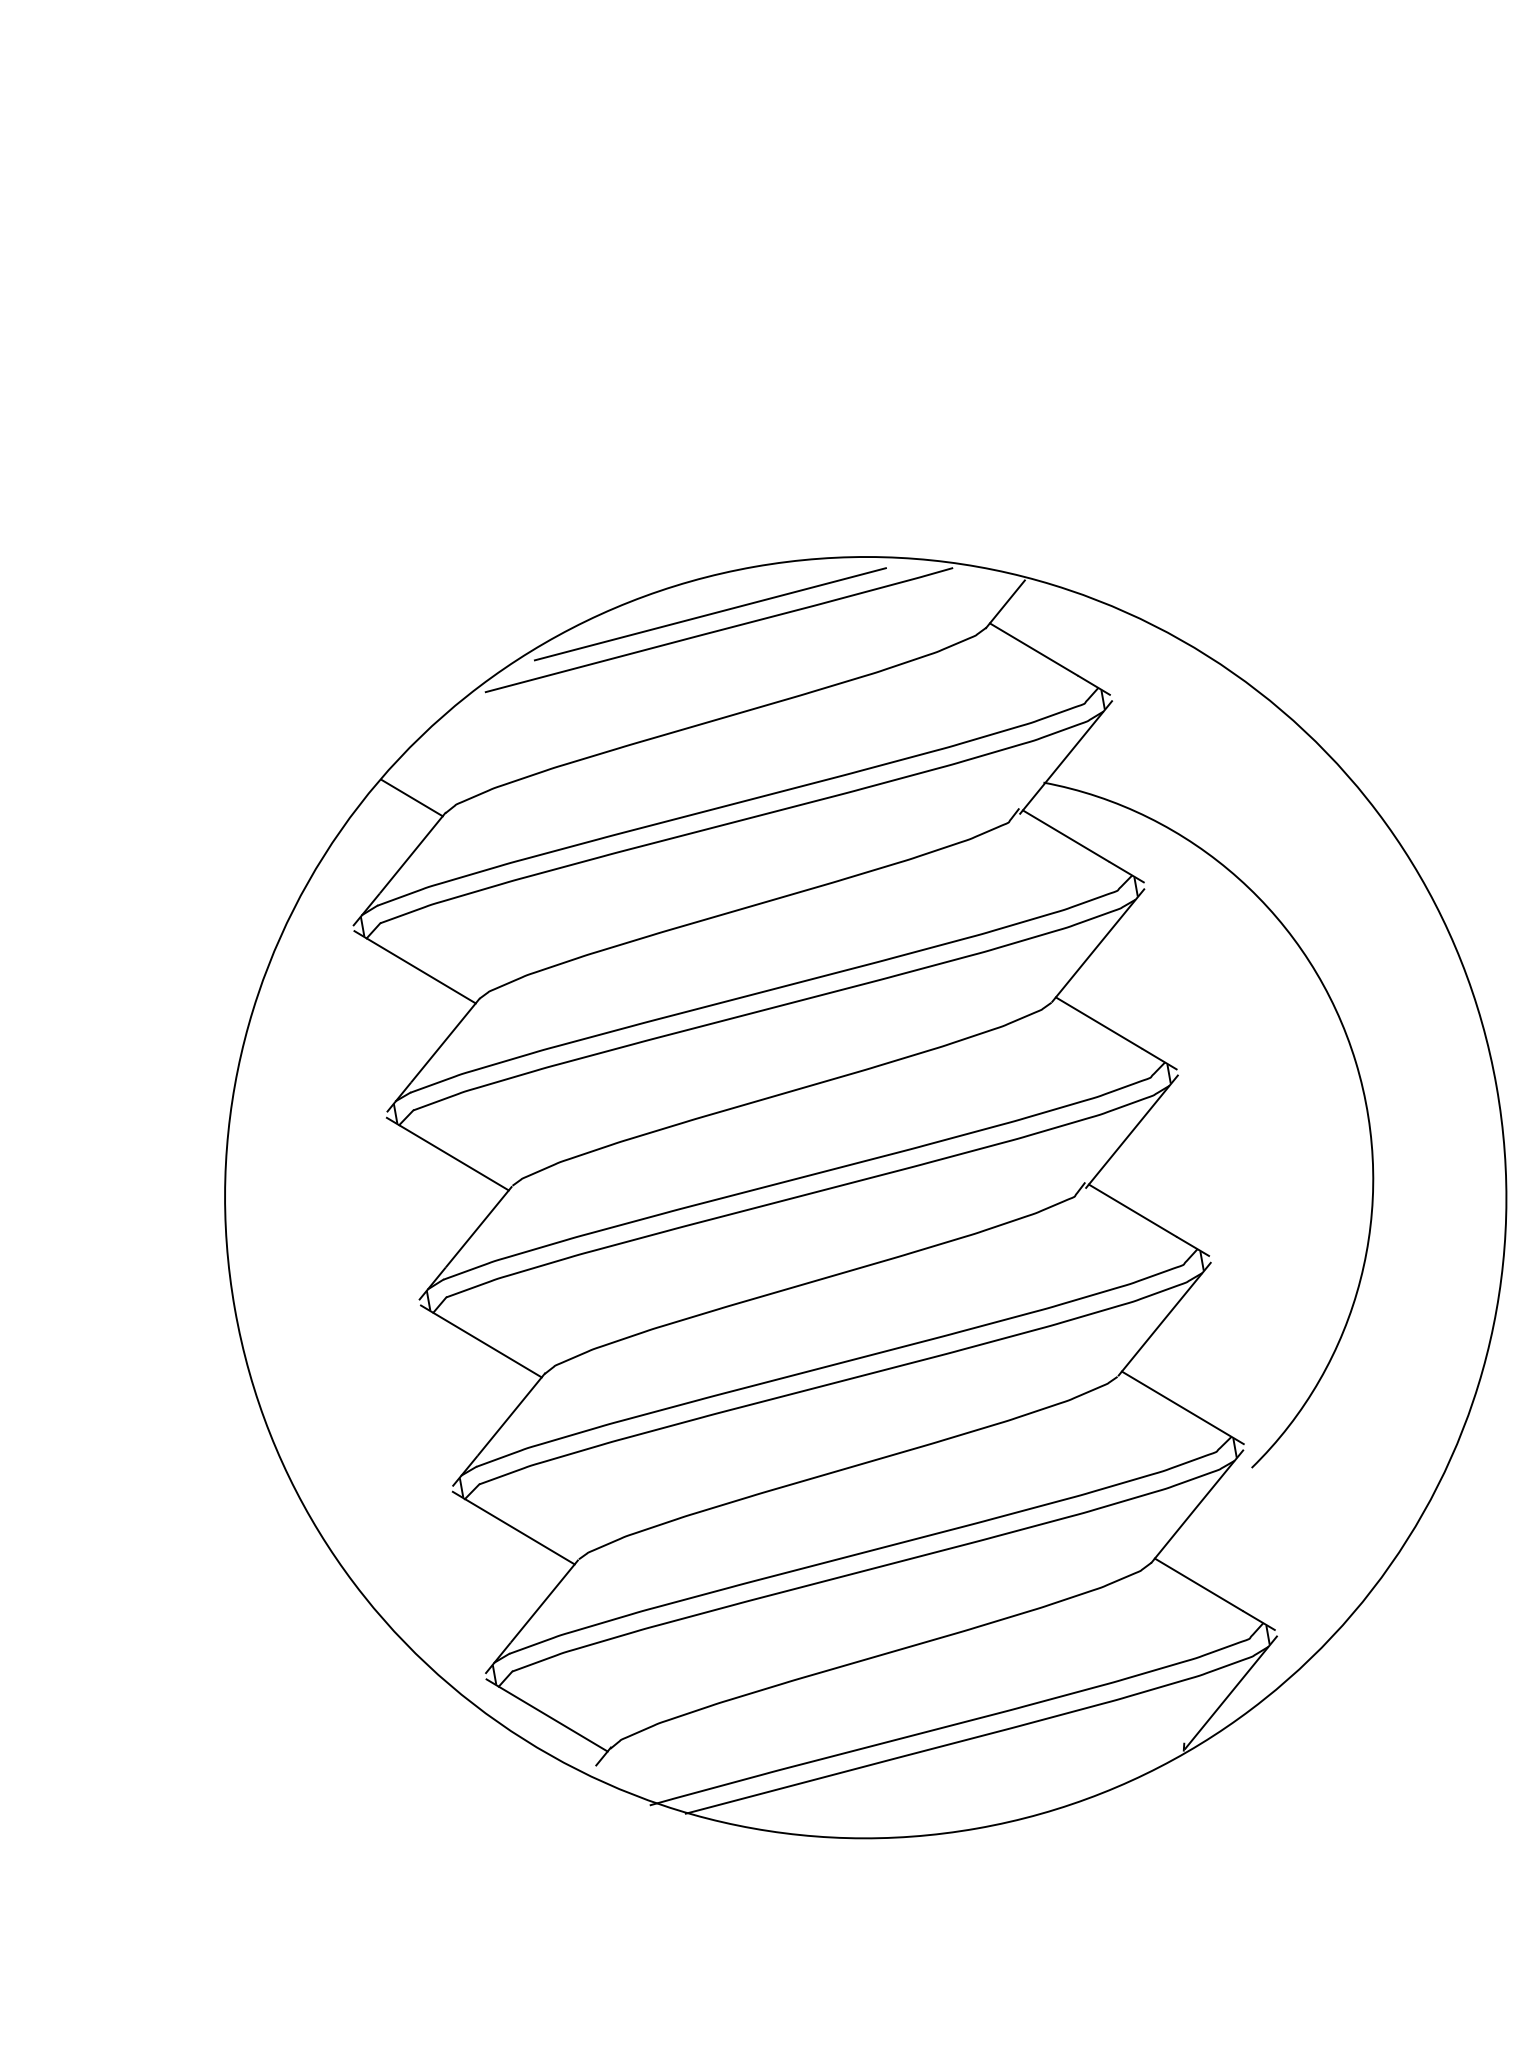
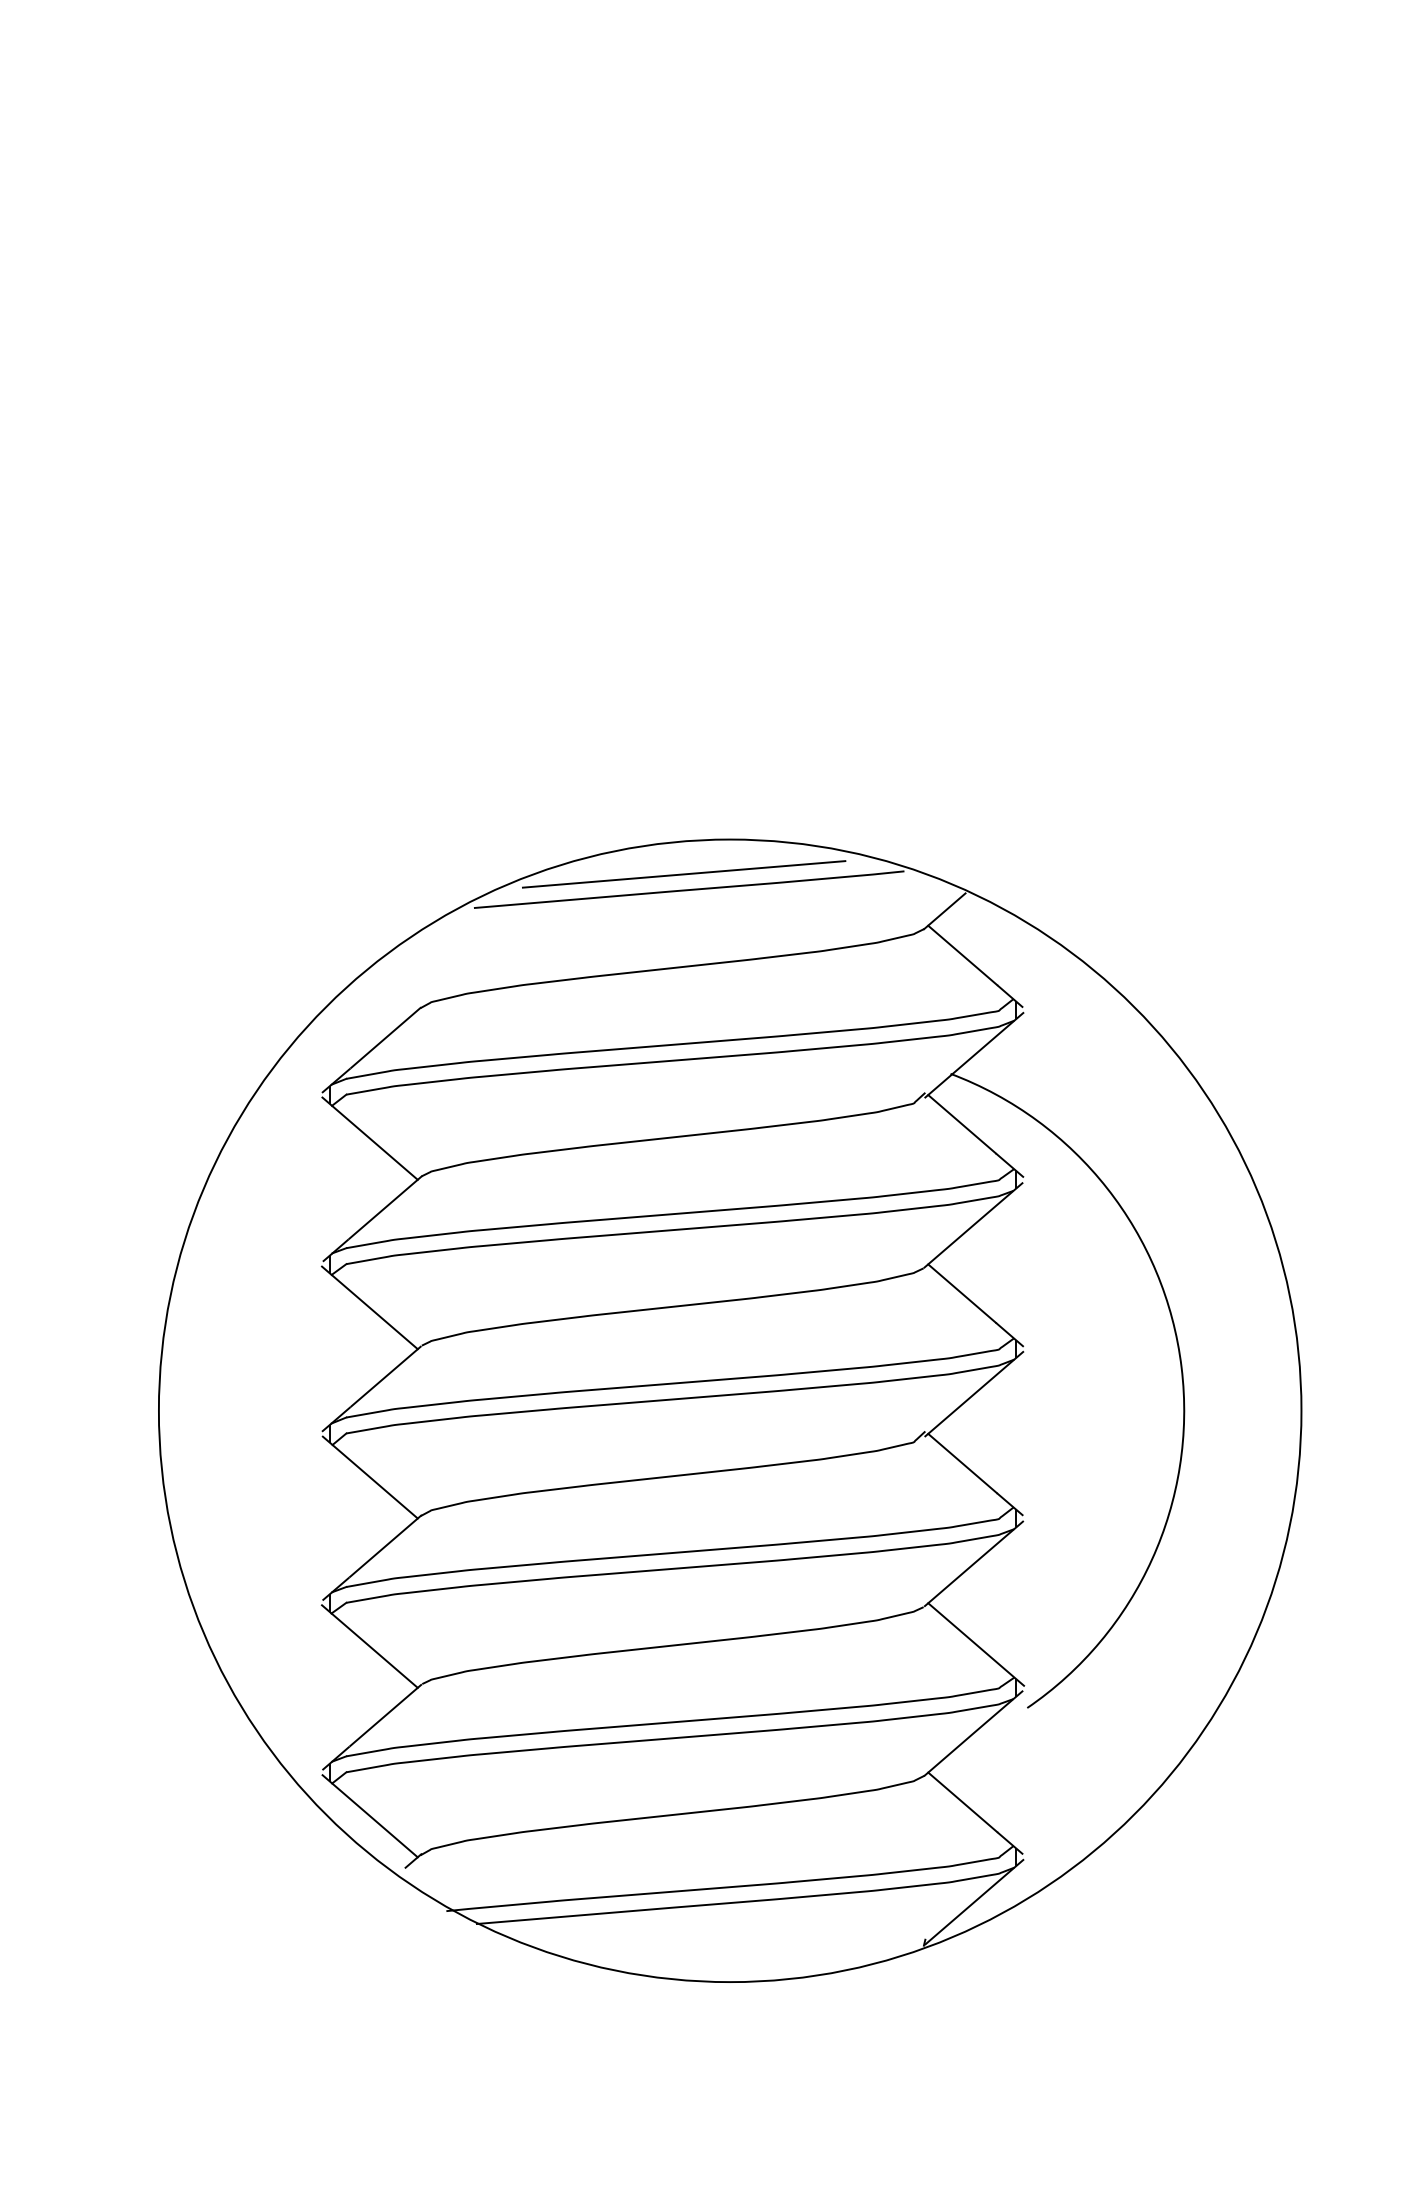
line: (411, 797) -> (393, 989), removed

